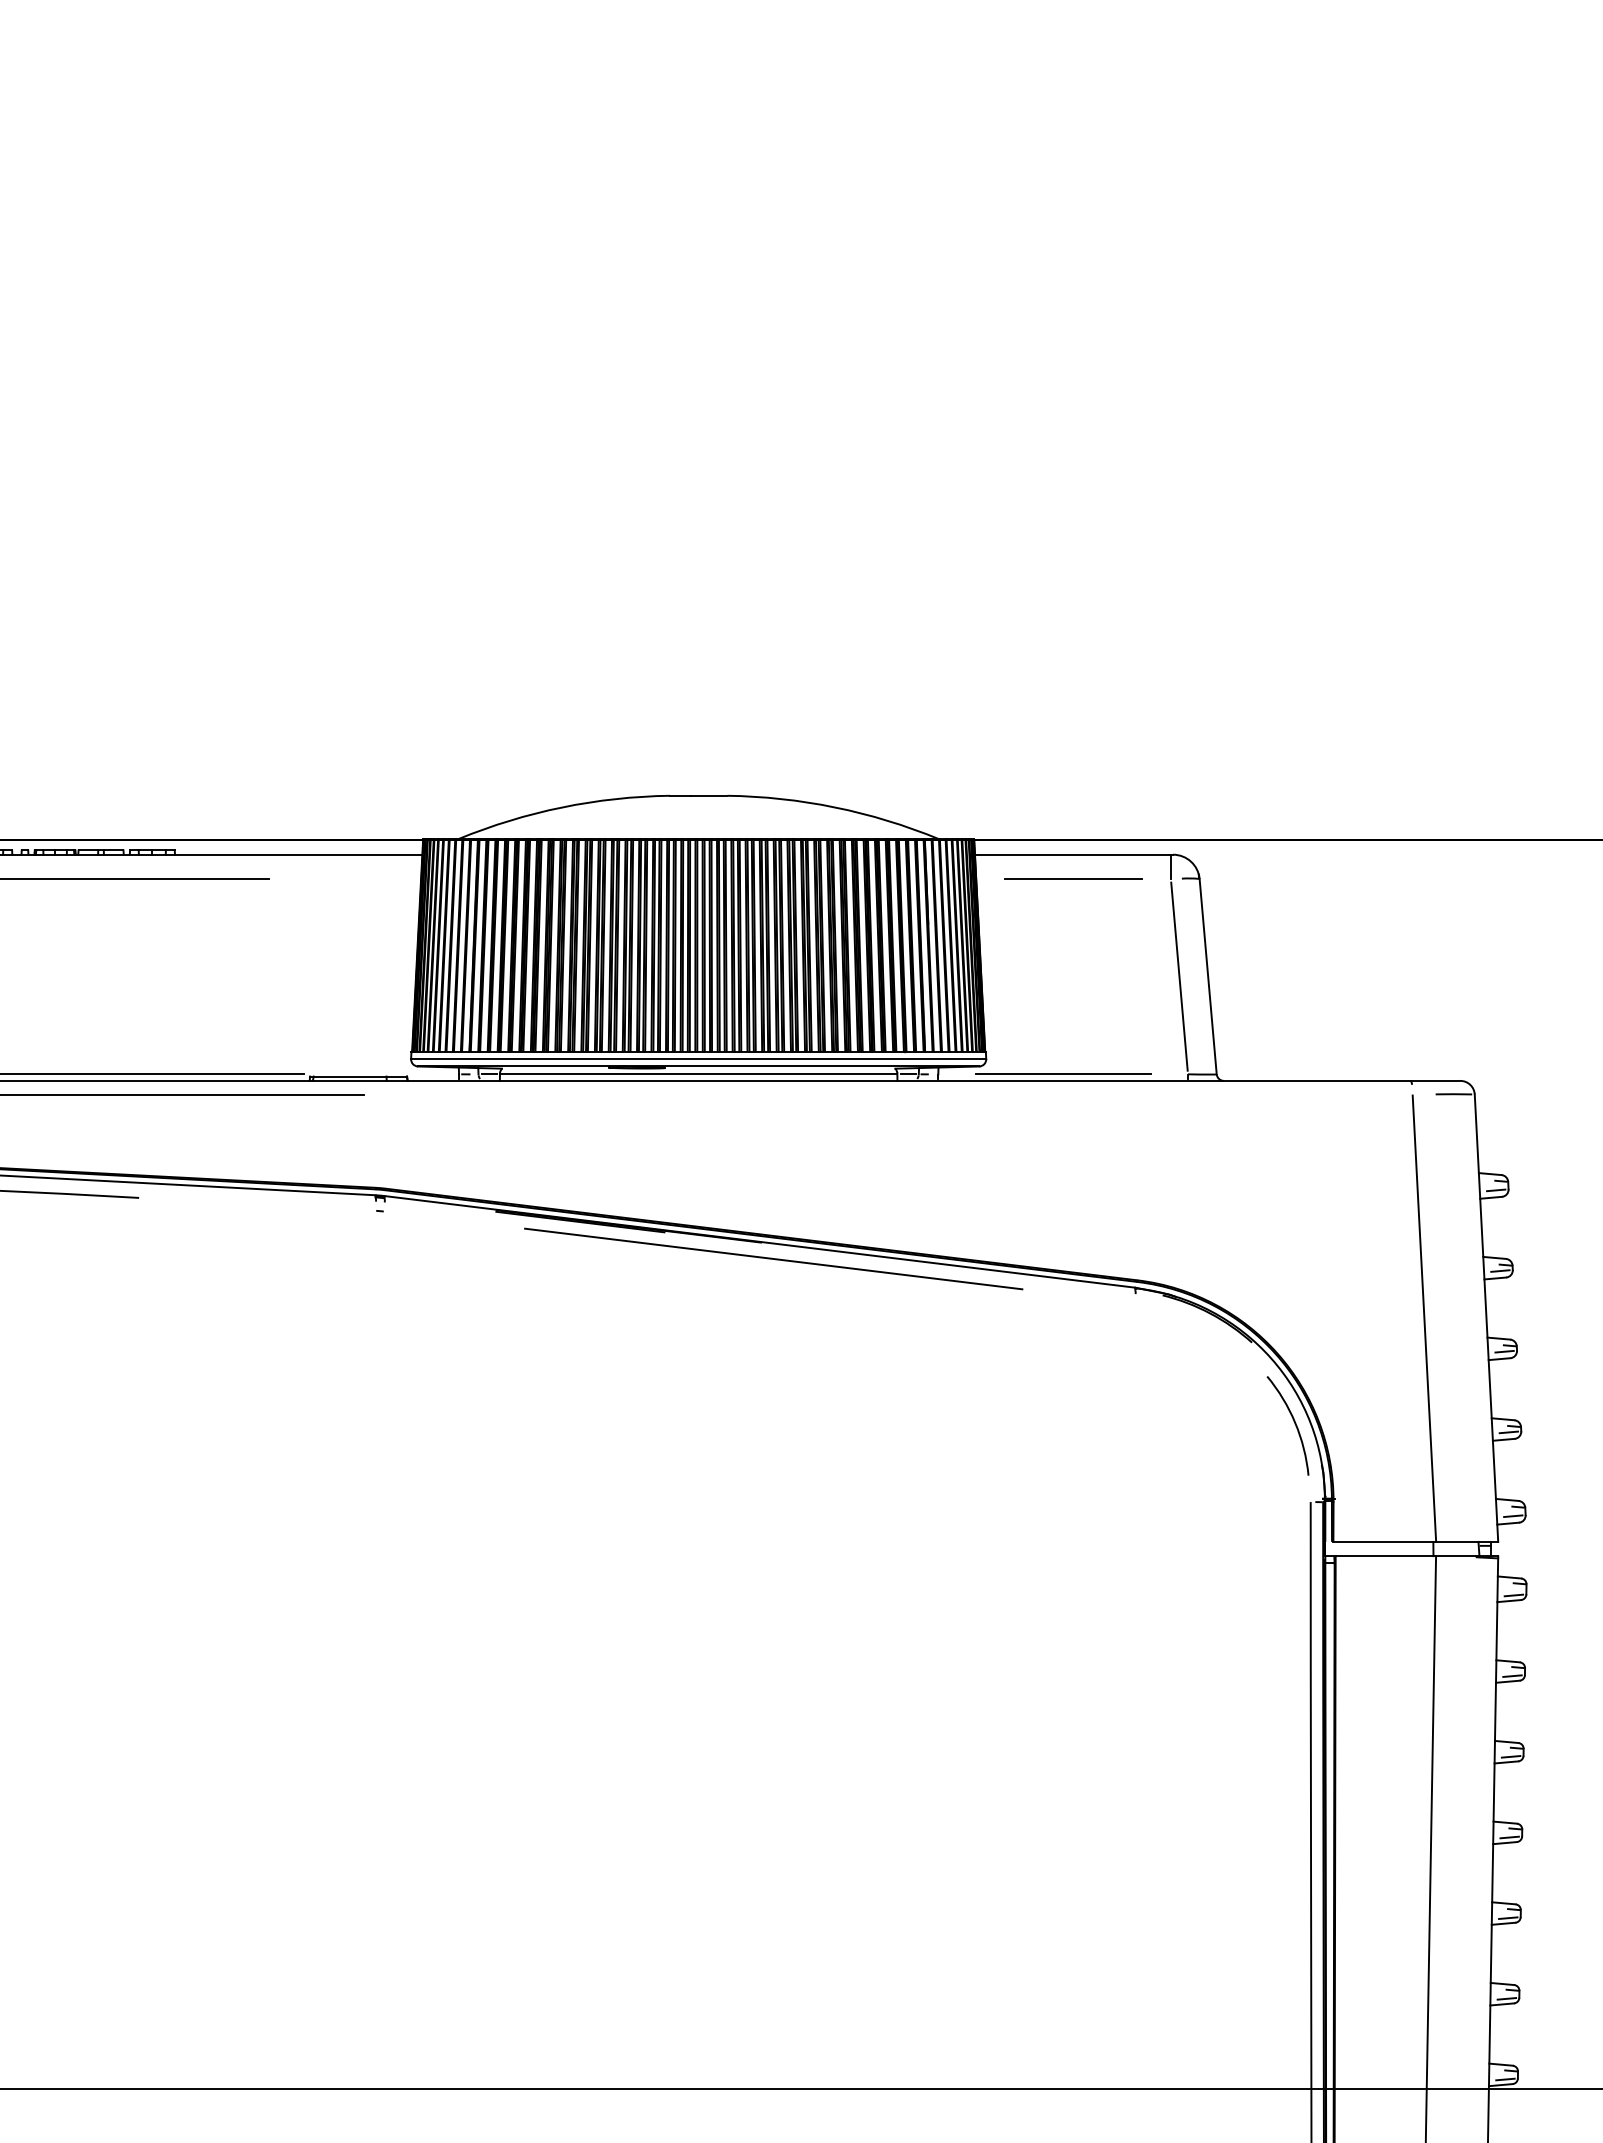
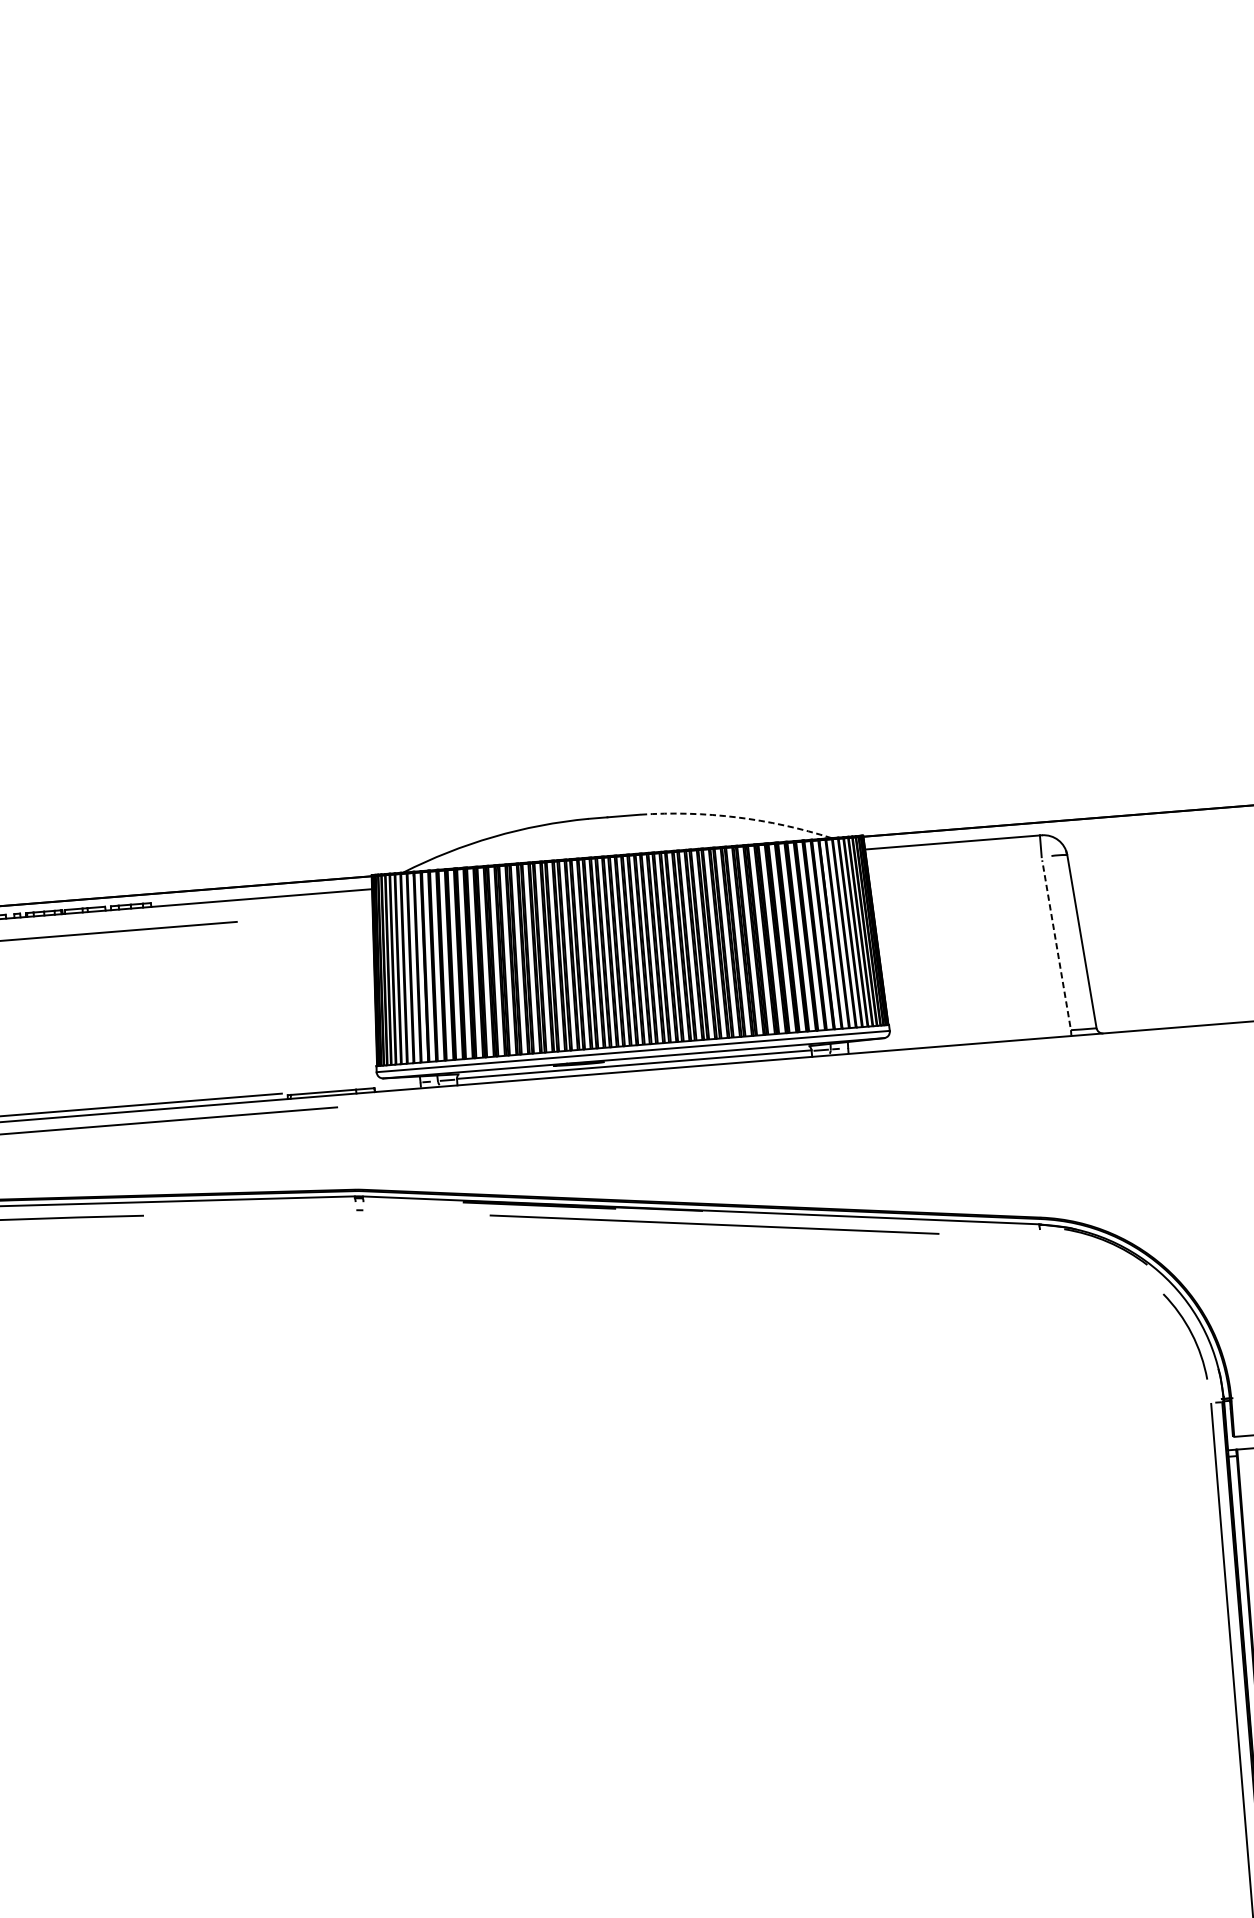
arc: (835, 807) -> (737, 817), solid -> dashed
line: (1073, 878) -> (954, 863), removed
line: (1179, 976) -> (1056, 943), solid -> dashed
line: (1062, 1074) -> (958, 1039), removed

